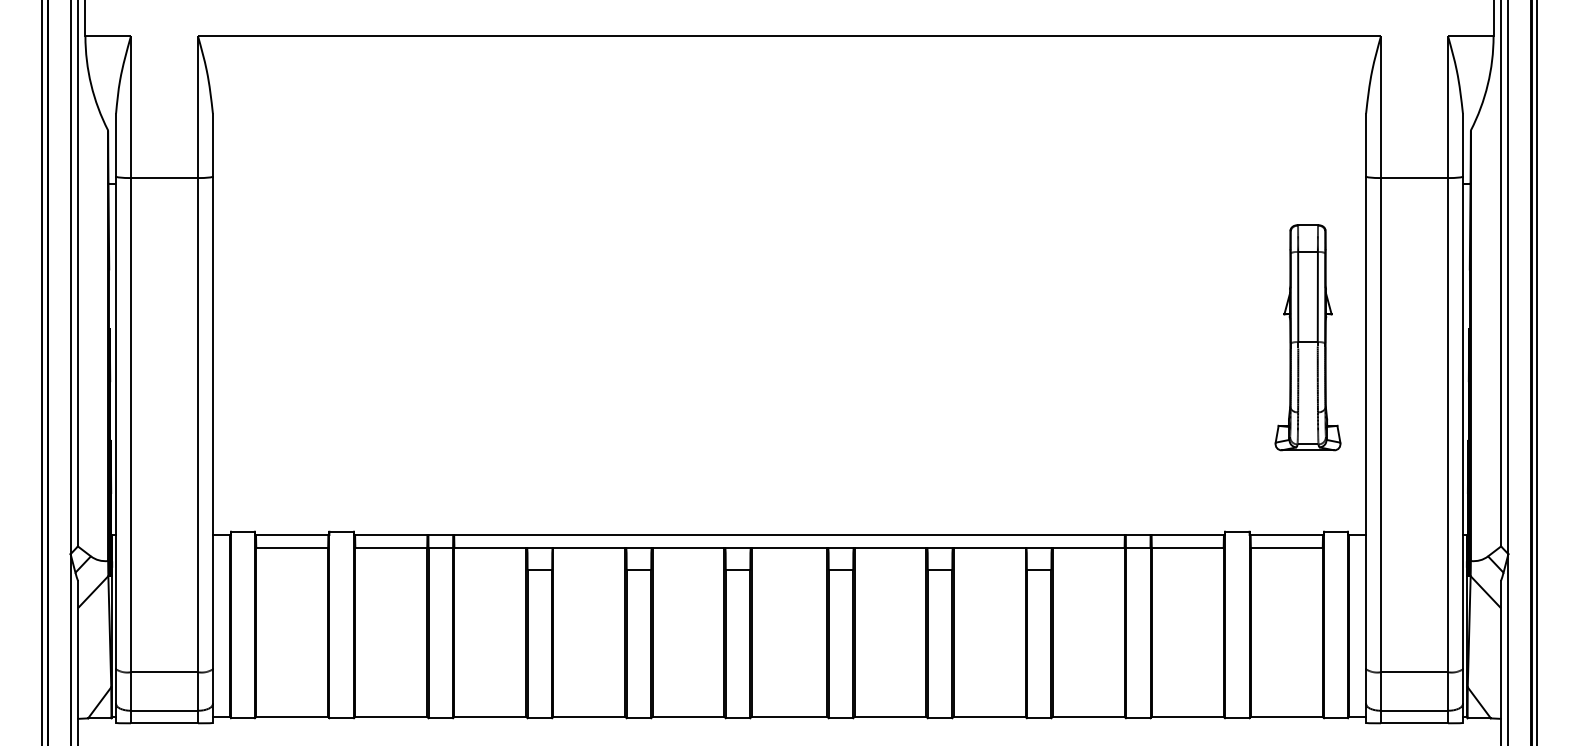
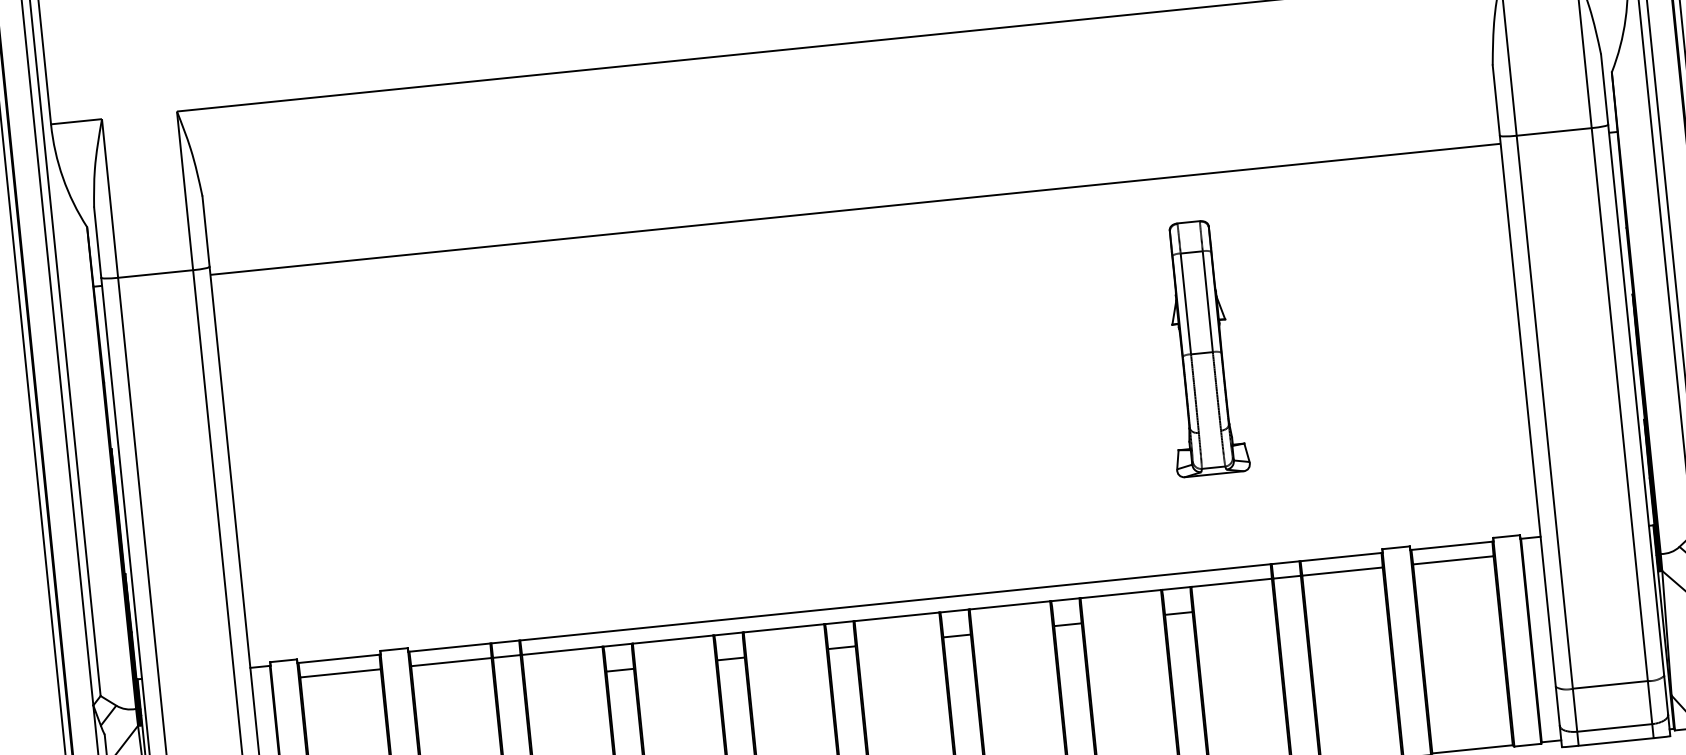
line: (789, 183) -> (855, 209), added
part: (1307, 337) -> (1200, 348), moved

